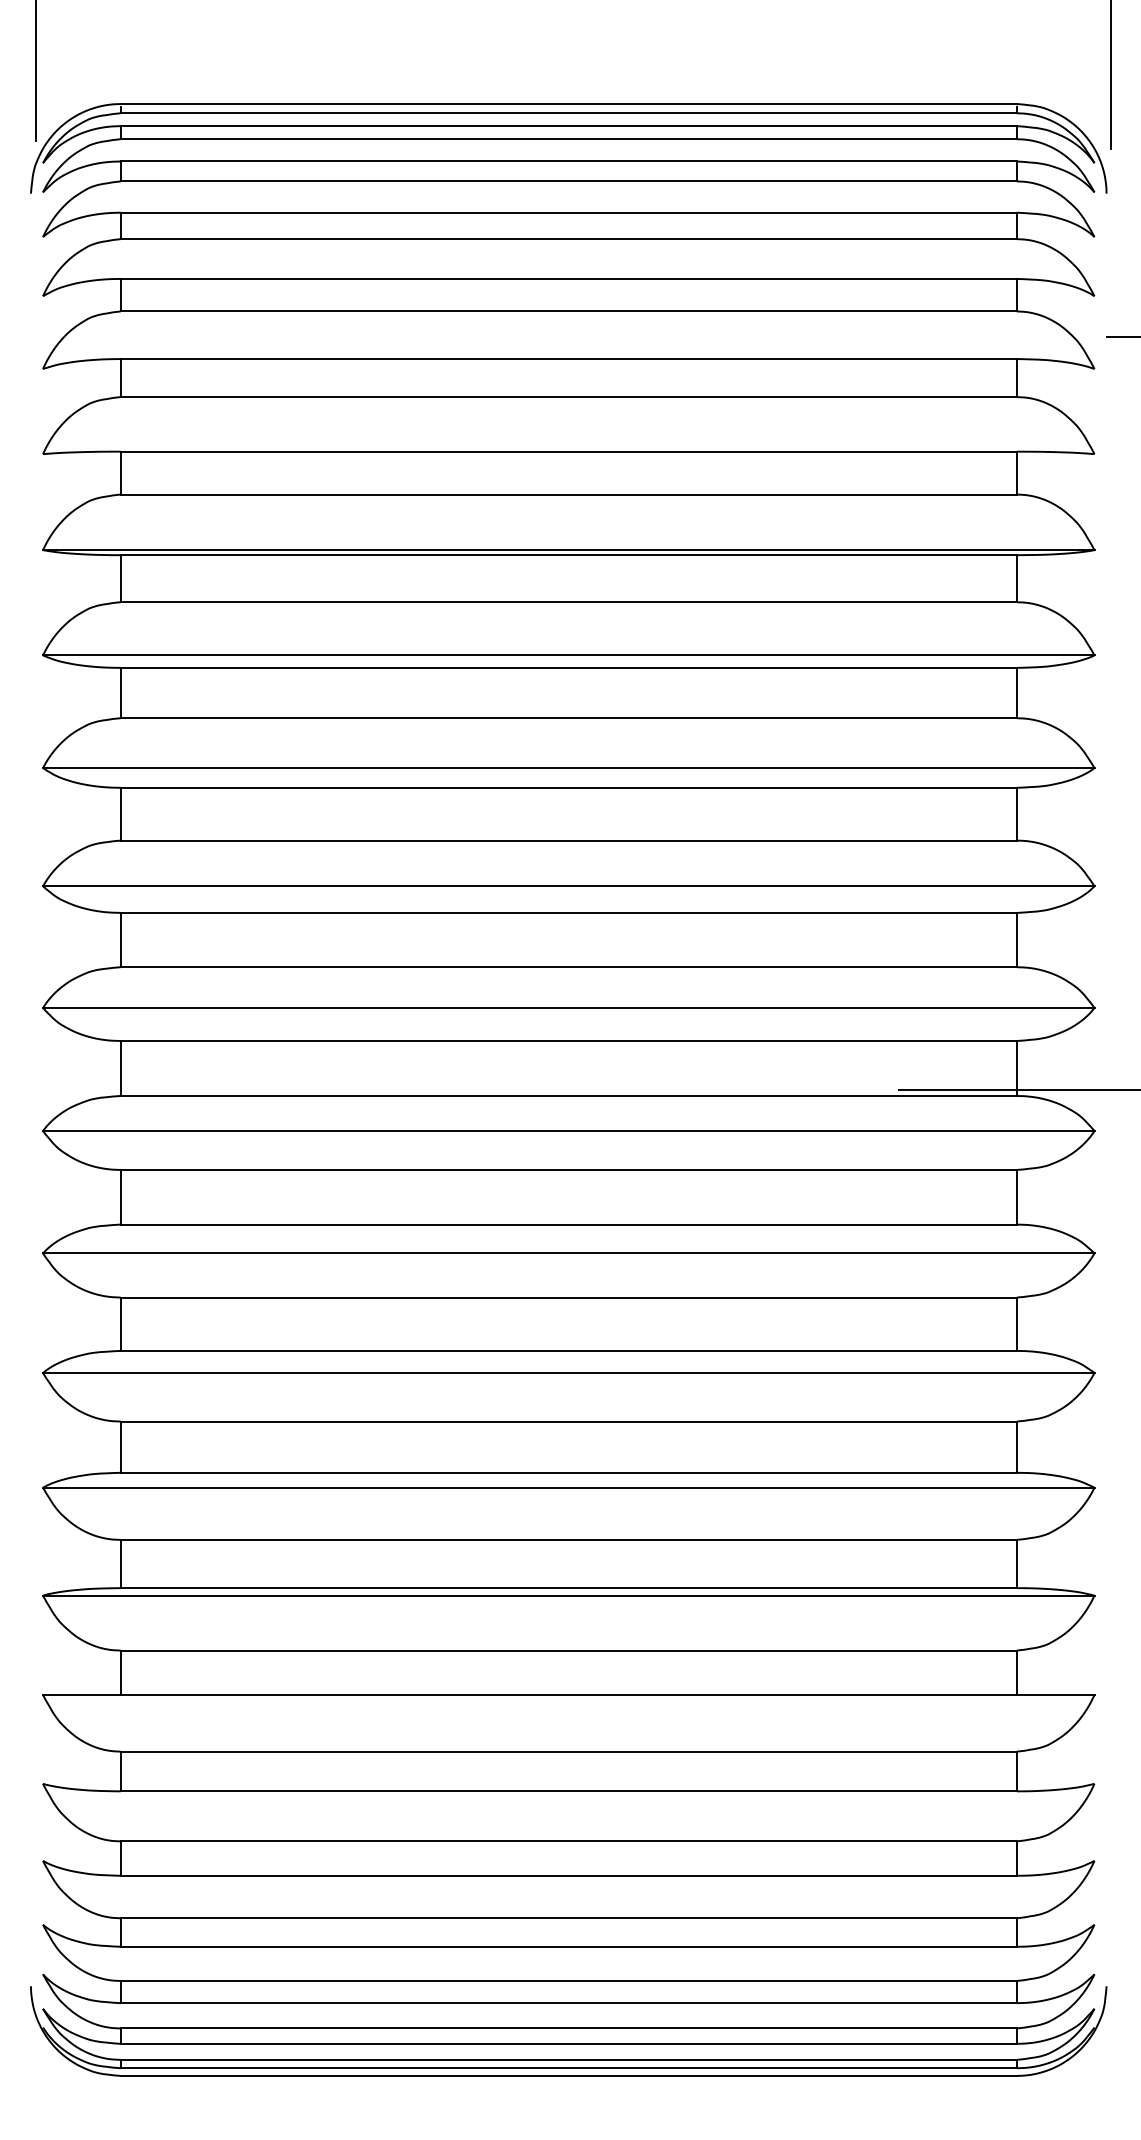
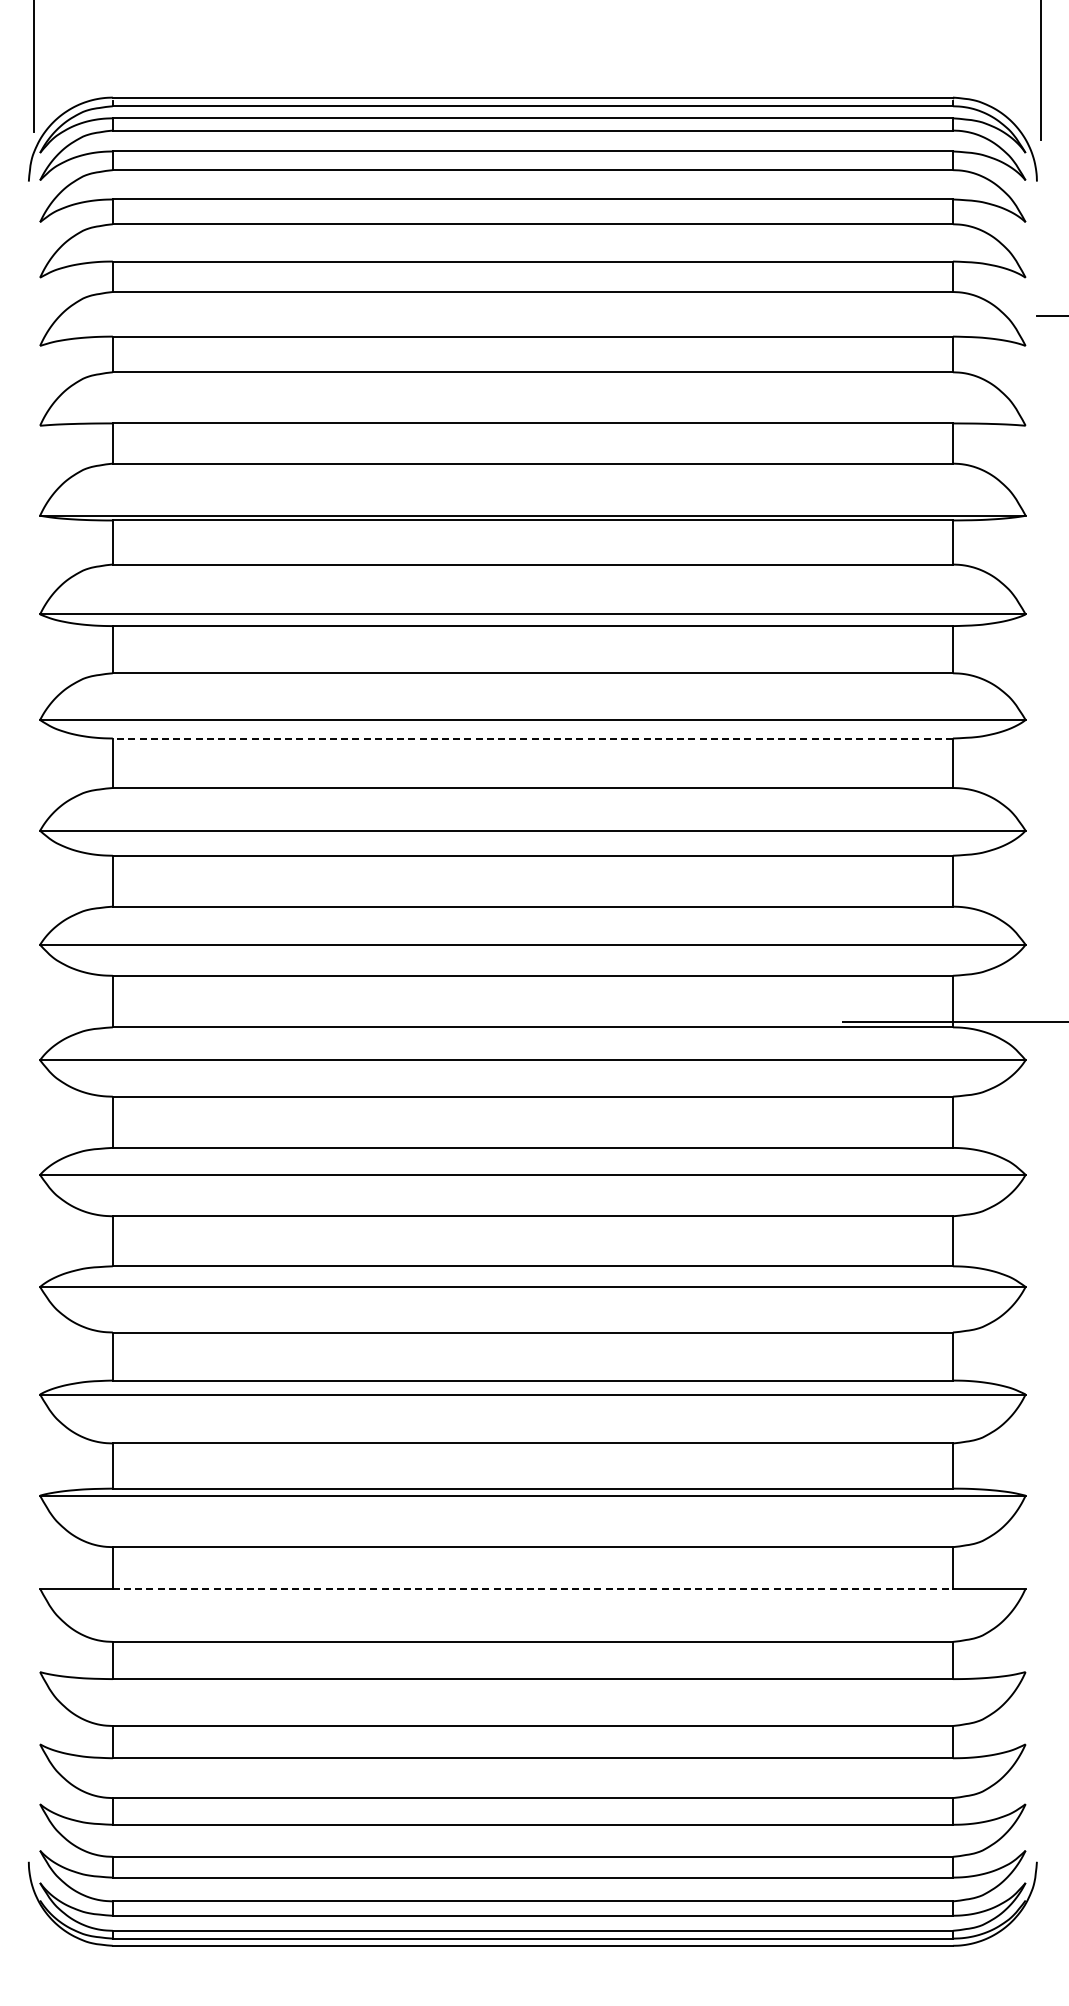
line: (568, 787) -> (532, 738), solid -> dashed
line: (569, 1694) -> (533, 1588), solid -> dashed

